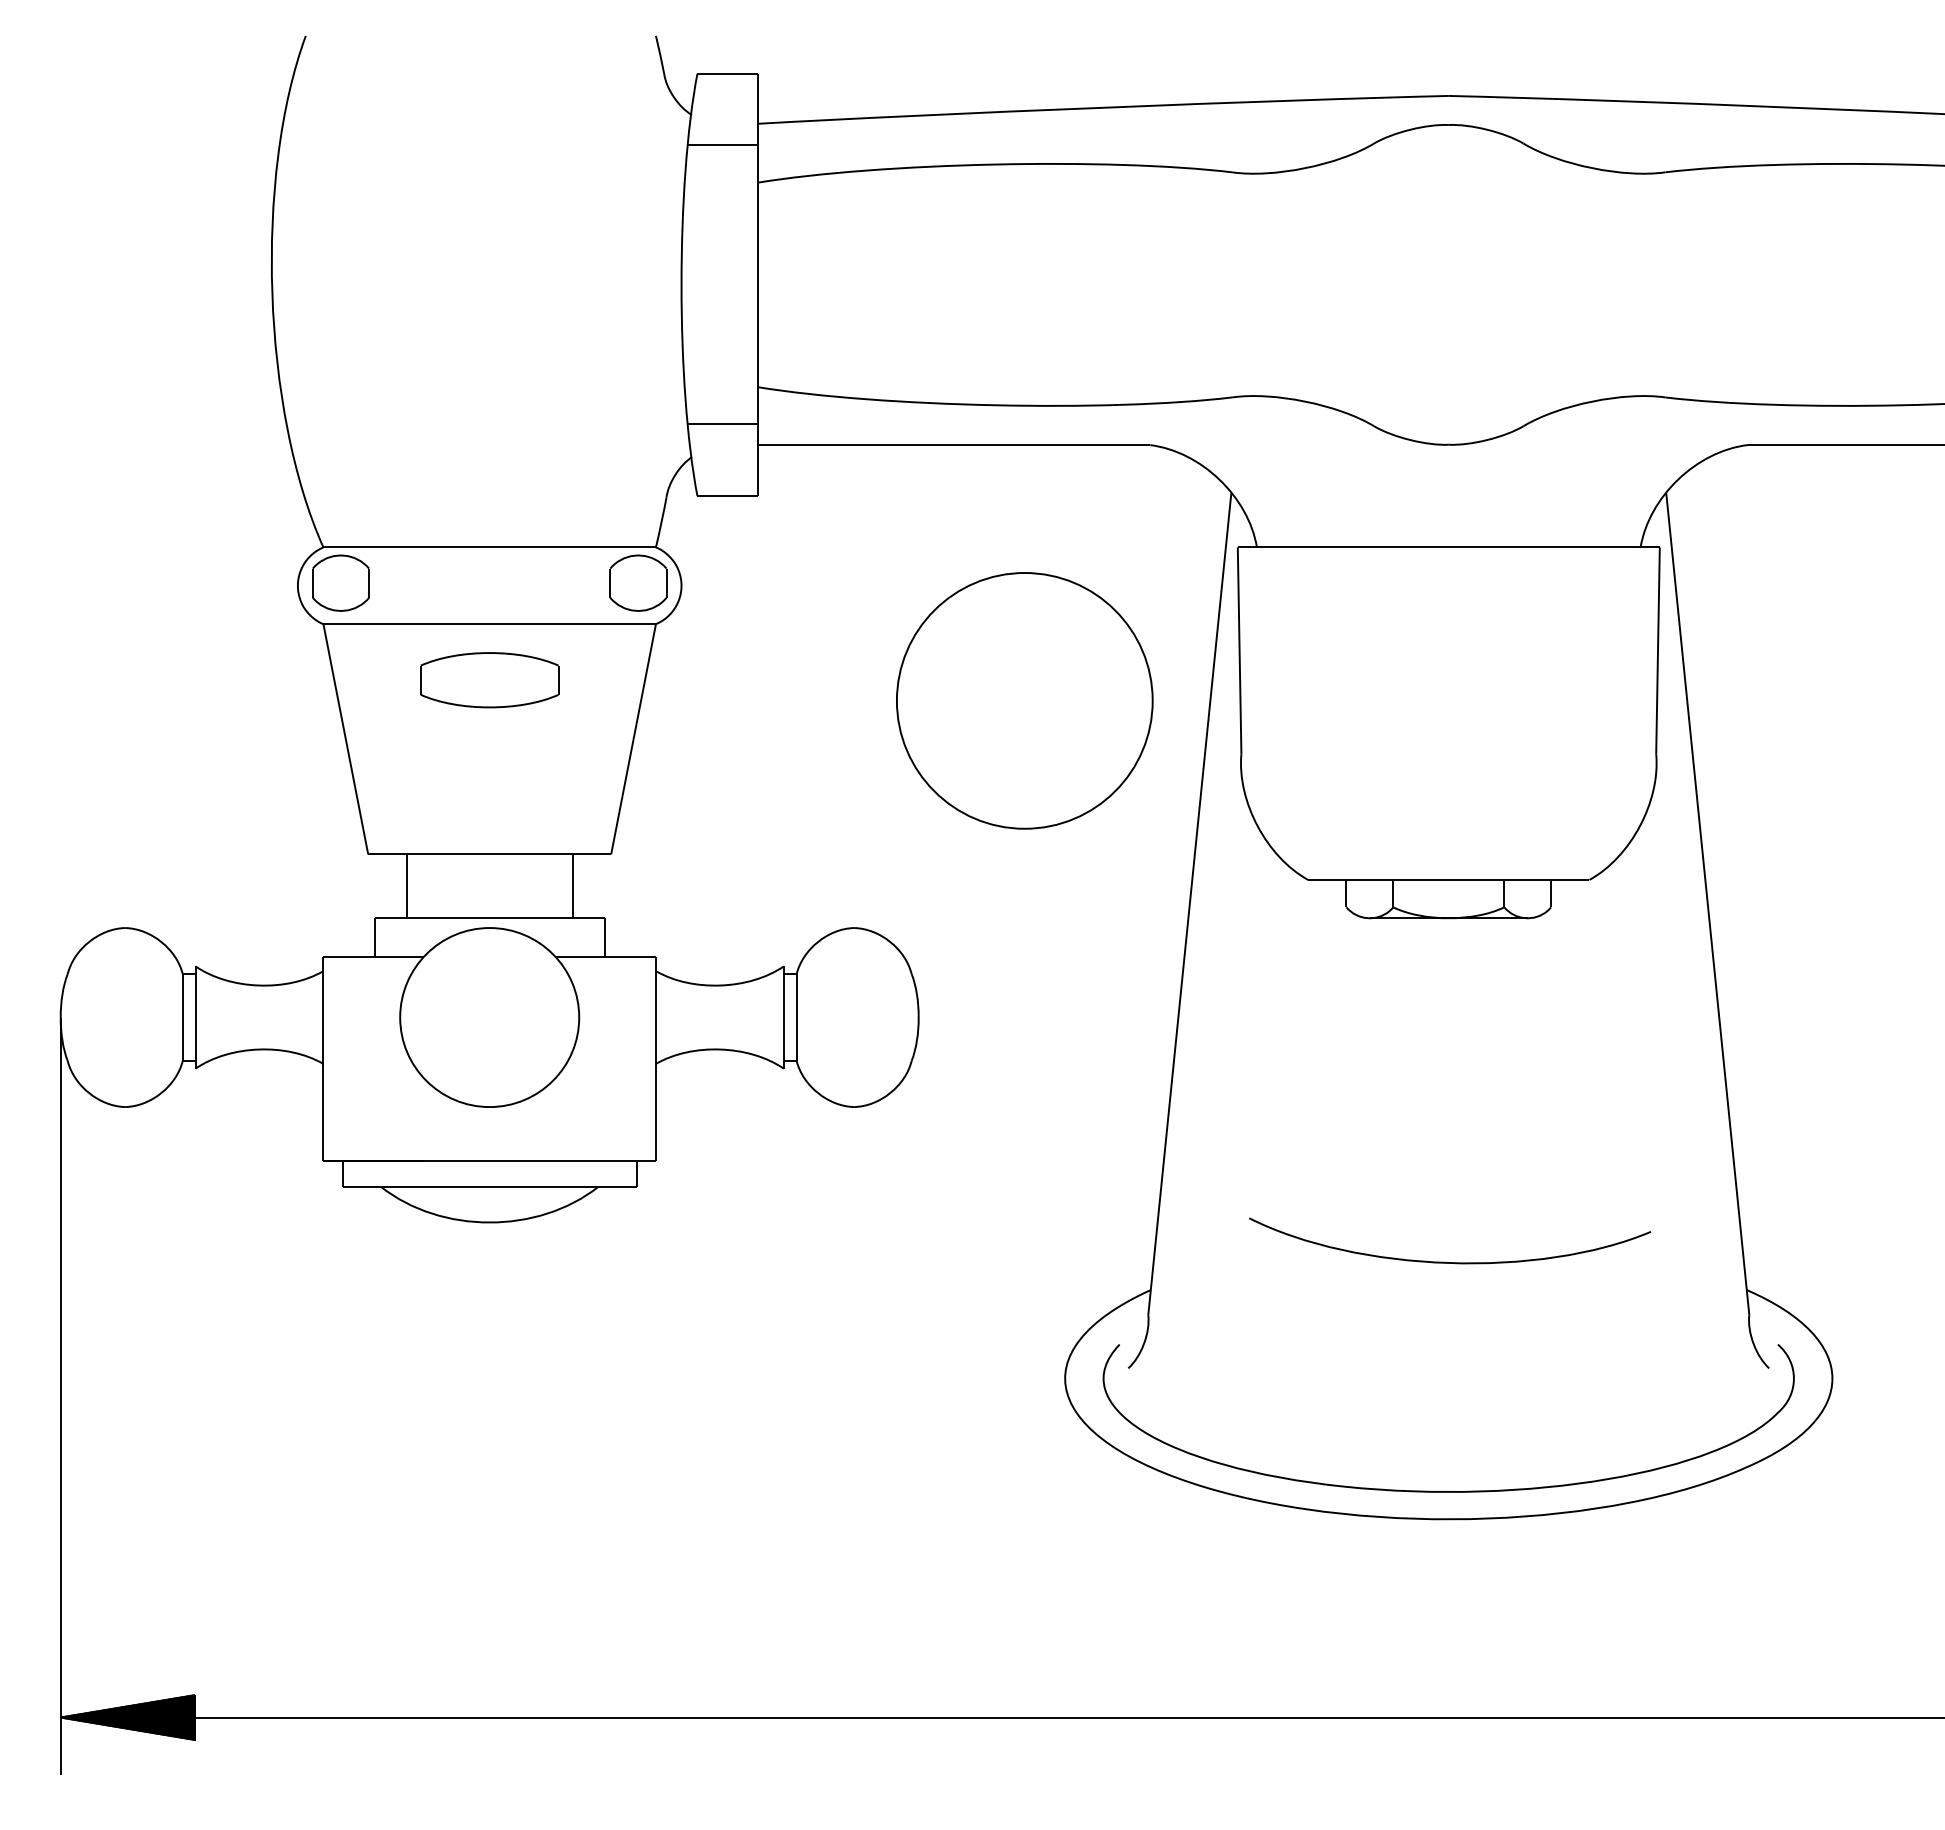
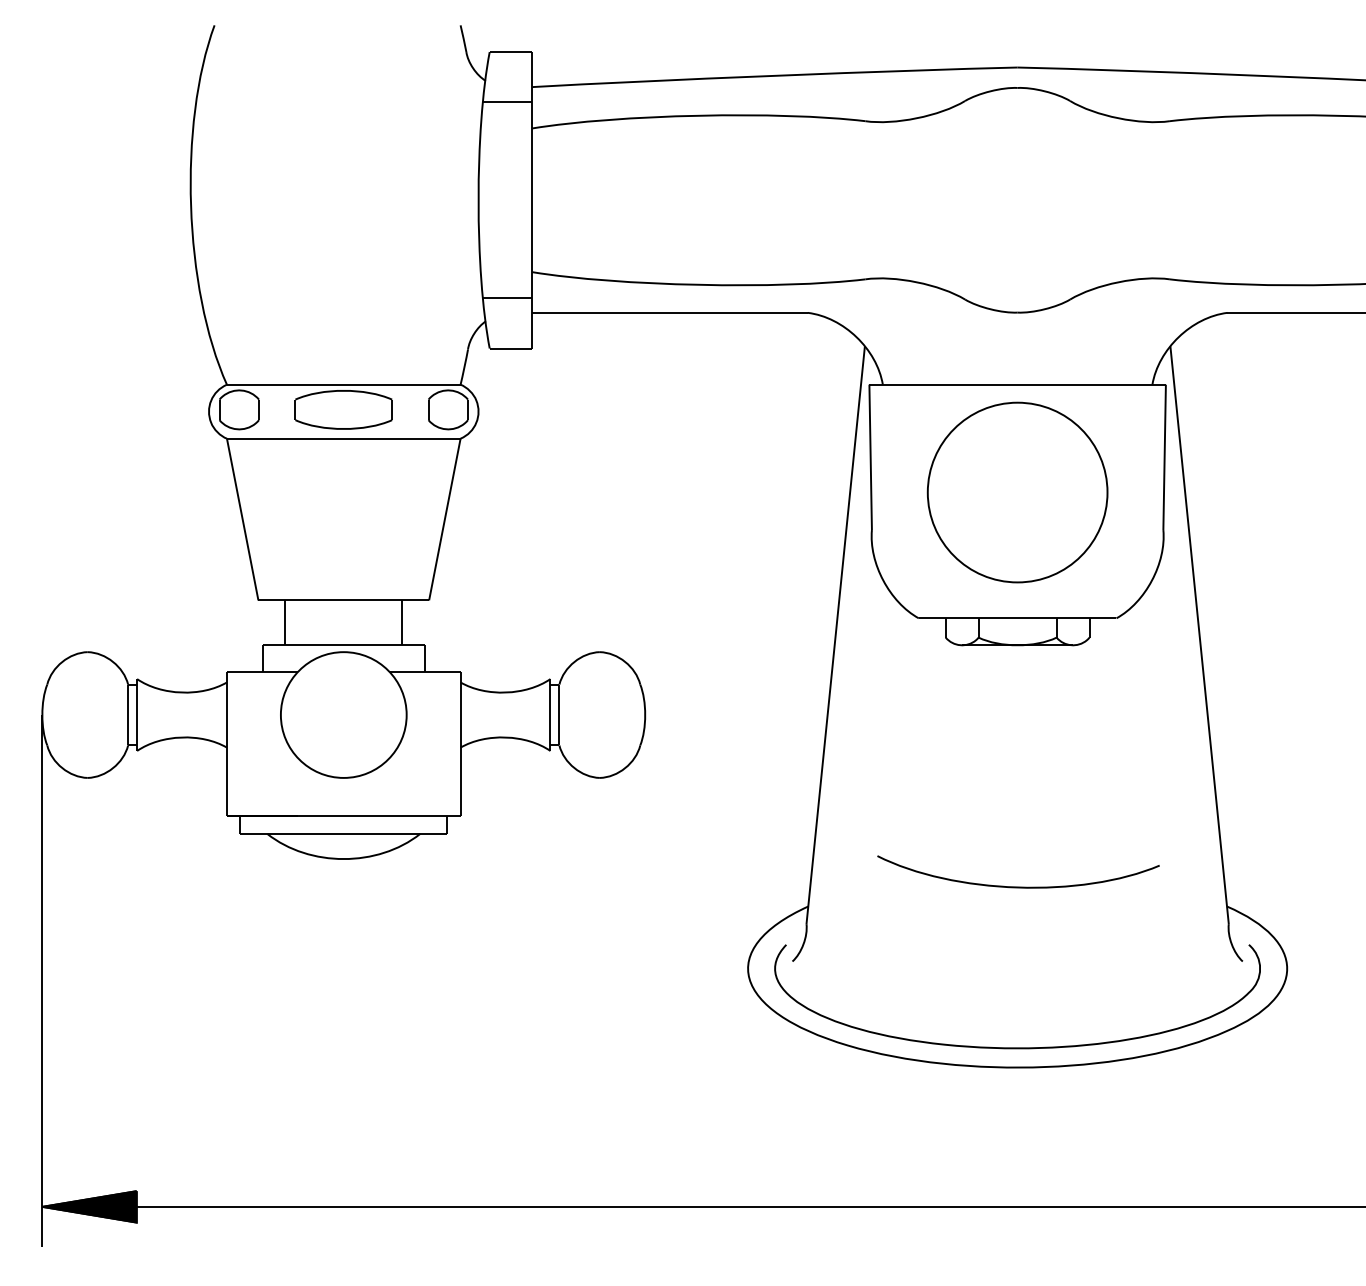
part: (489, 680) -> (343, 410), moved
part: (1024, 700) -> (1017, 492), moved

